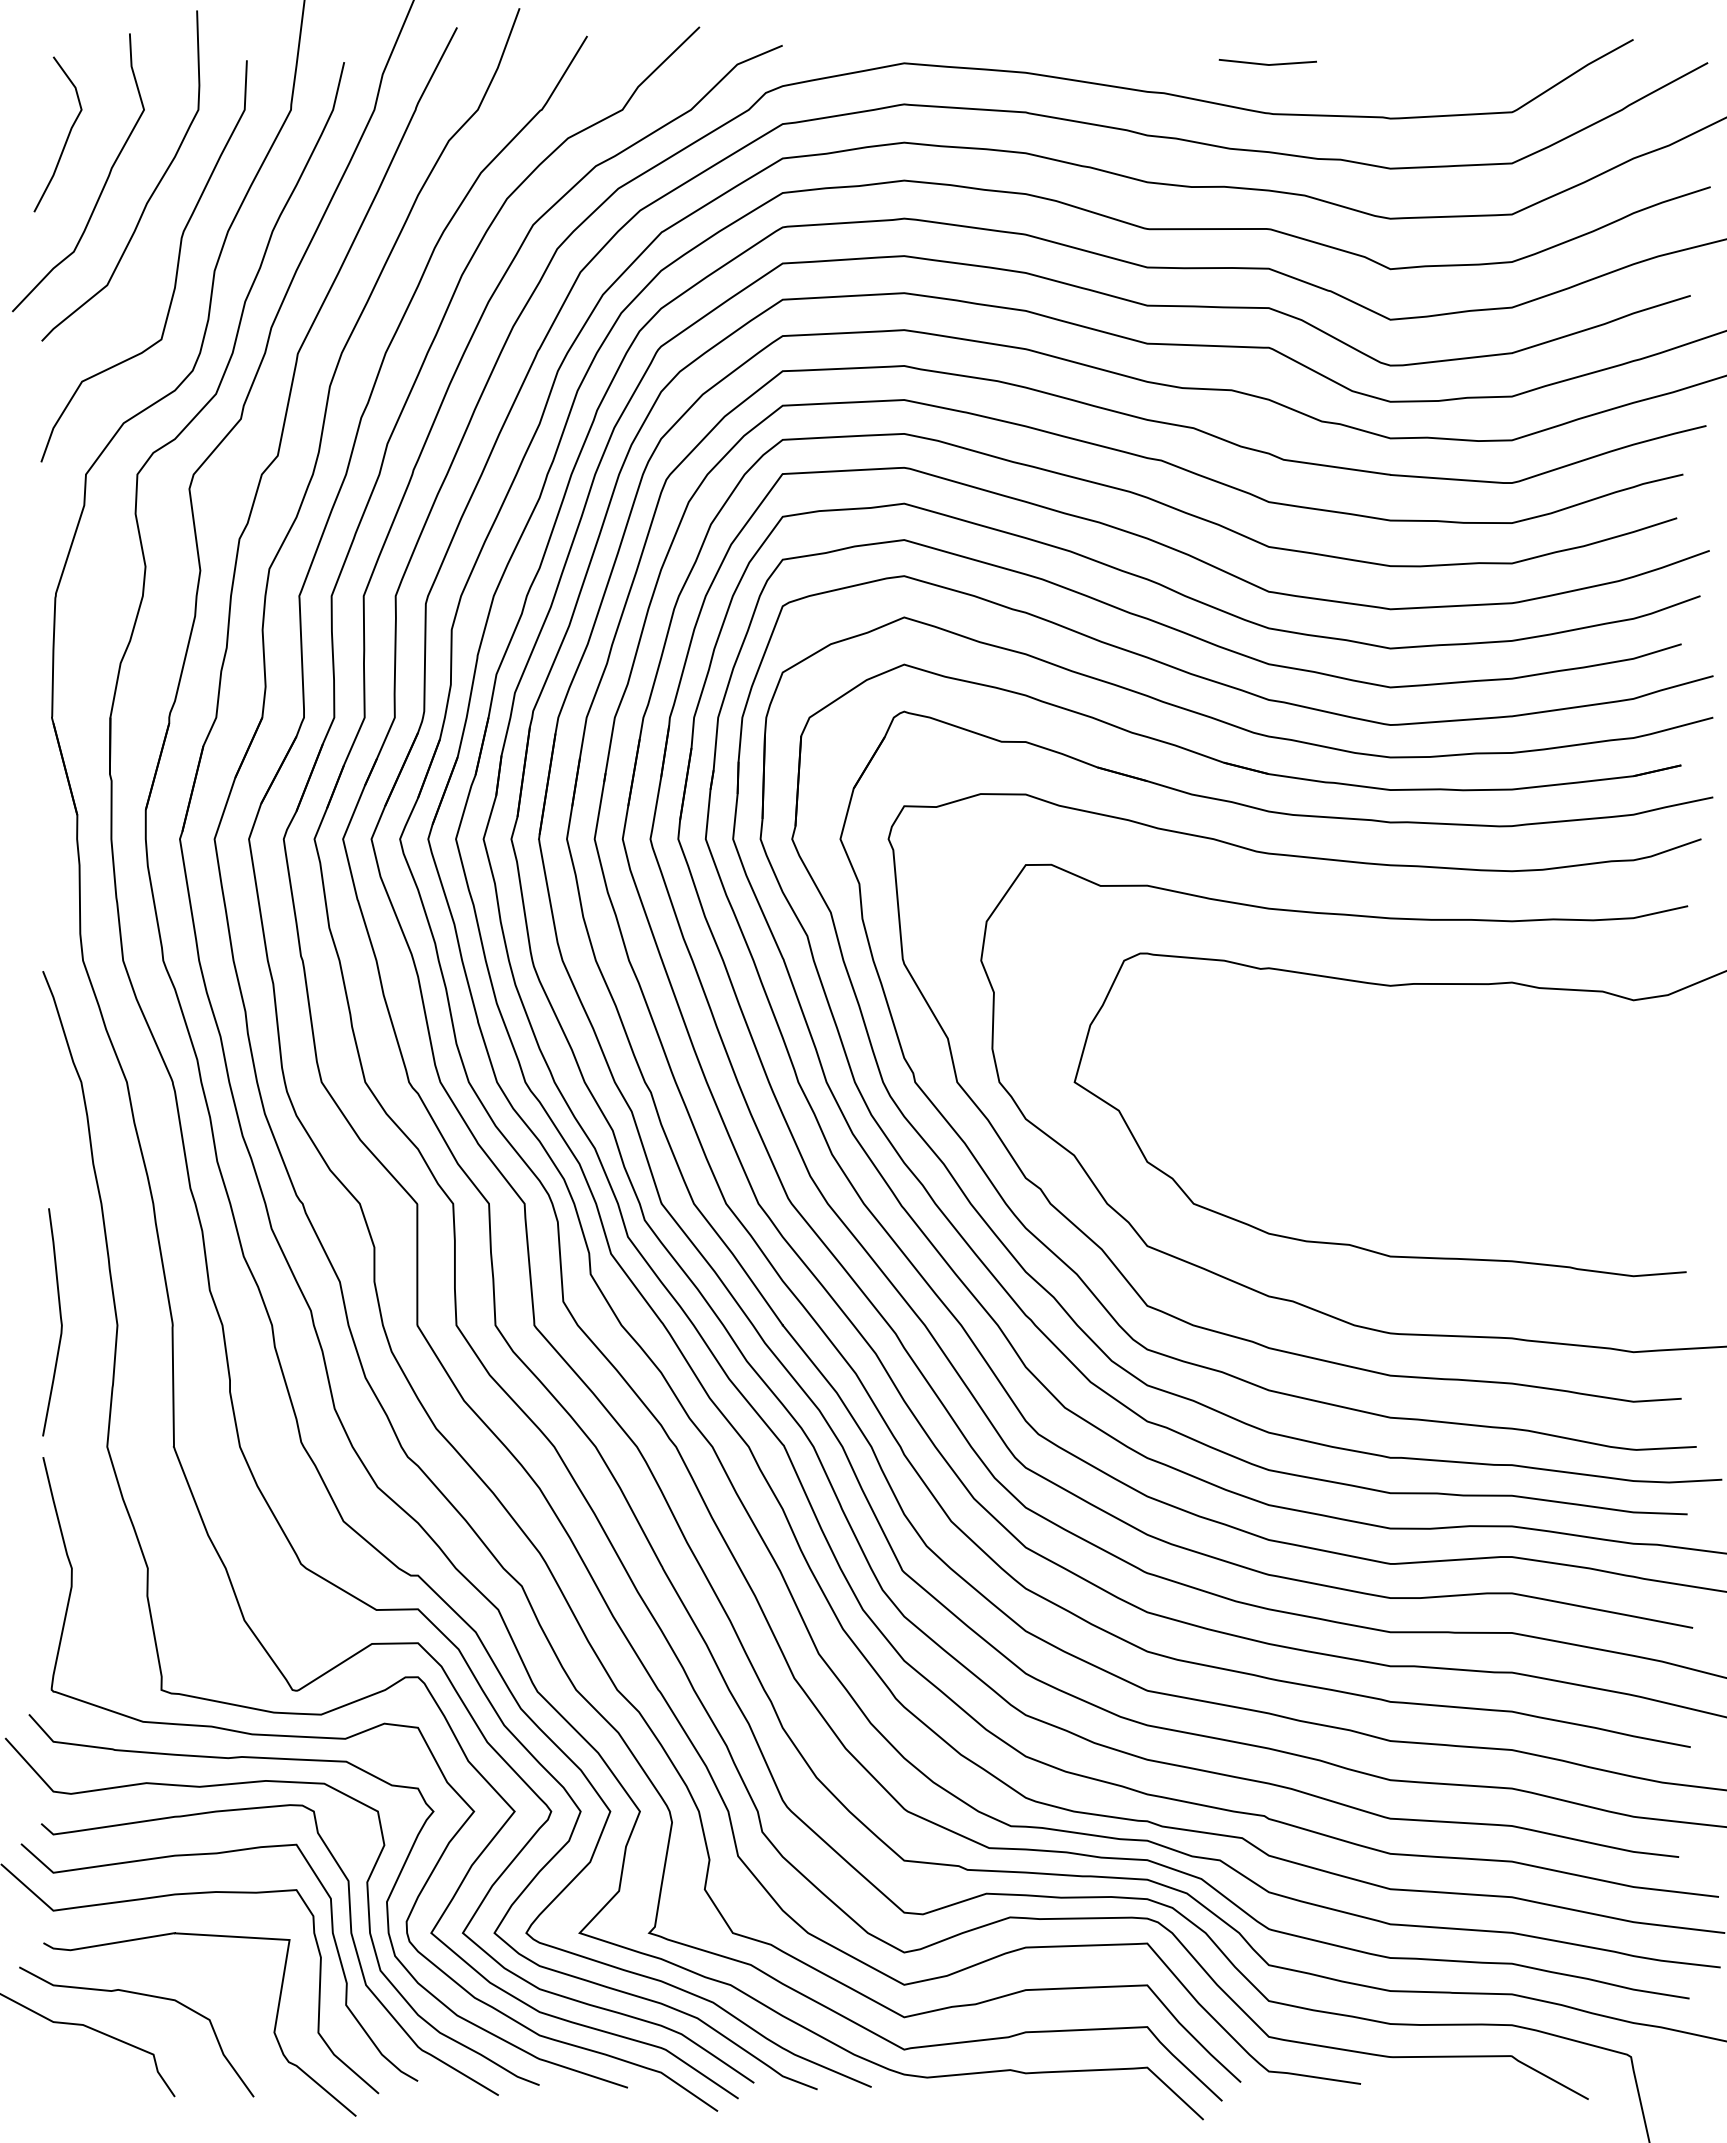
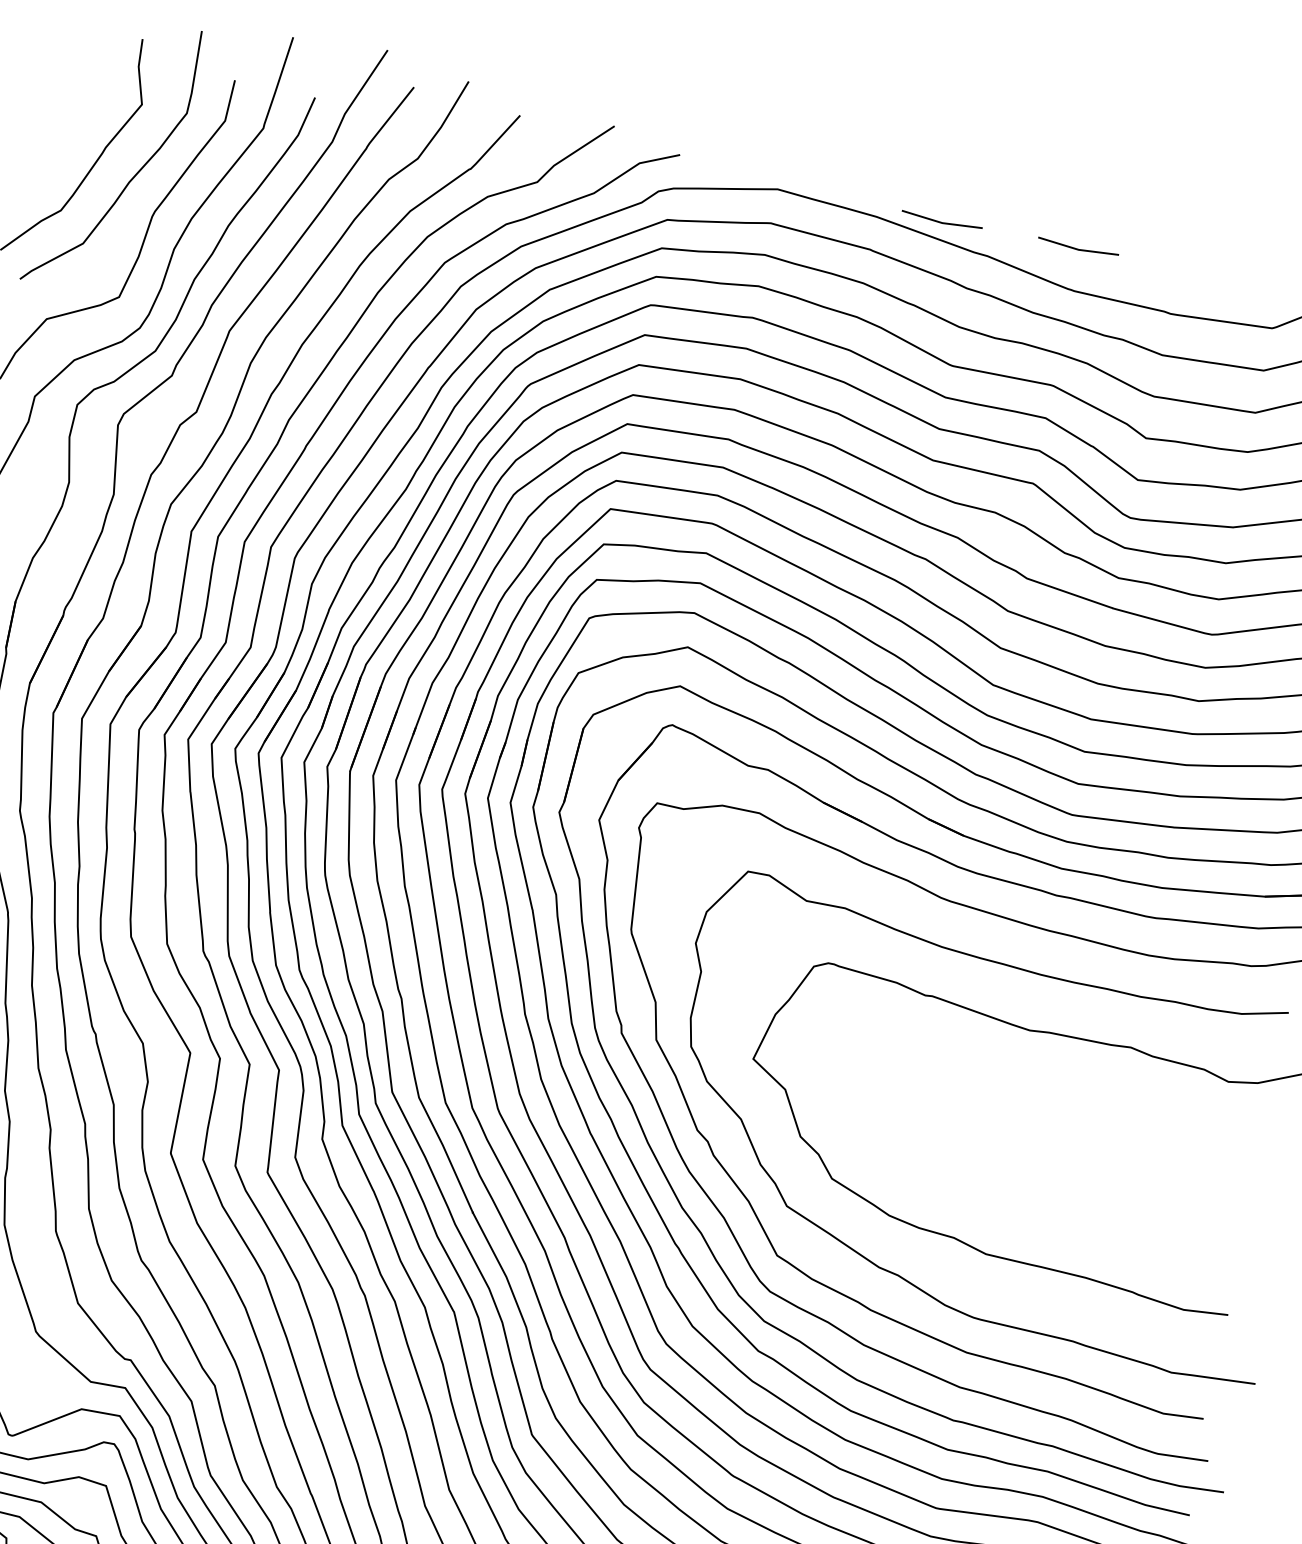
line: (1101, 63) -> (940, 221), added
curve: (66, 138) -> (73, 115), removed

